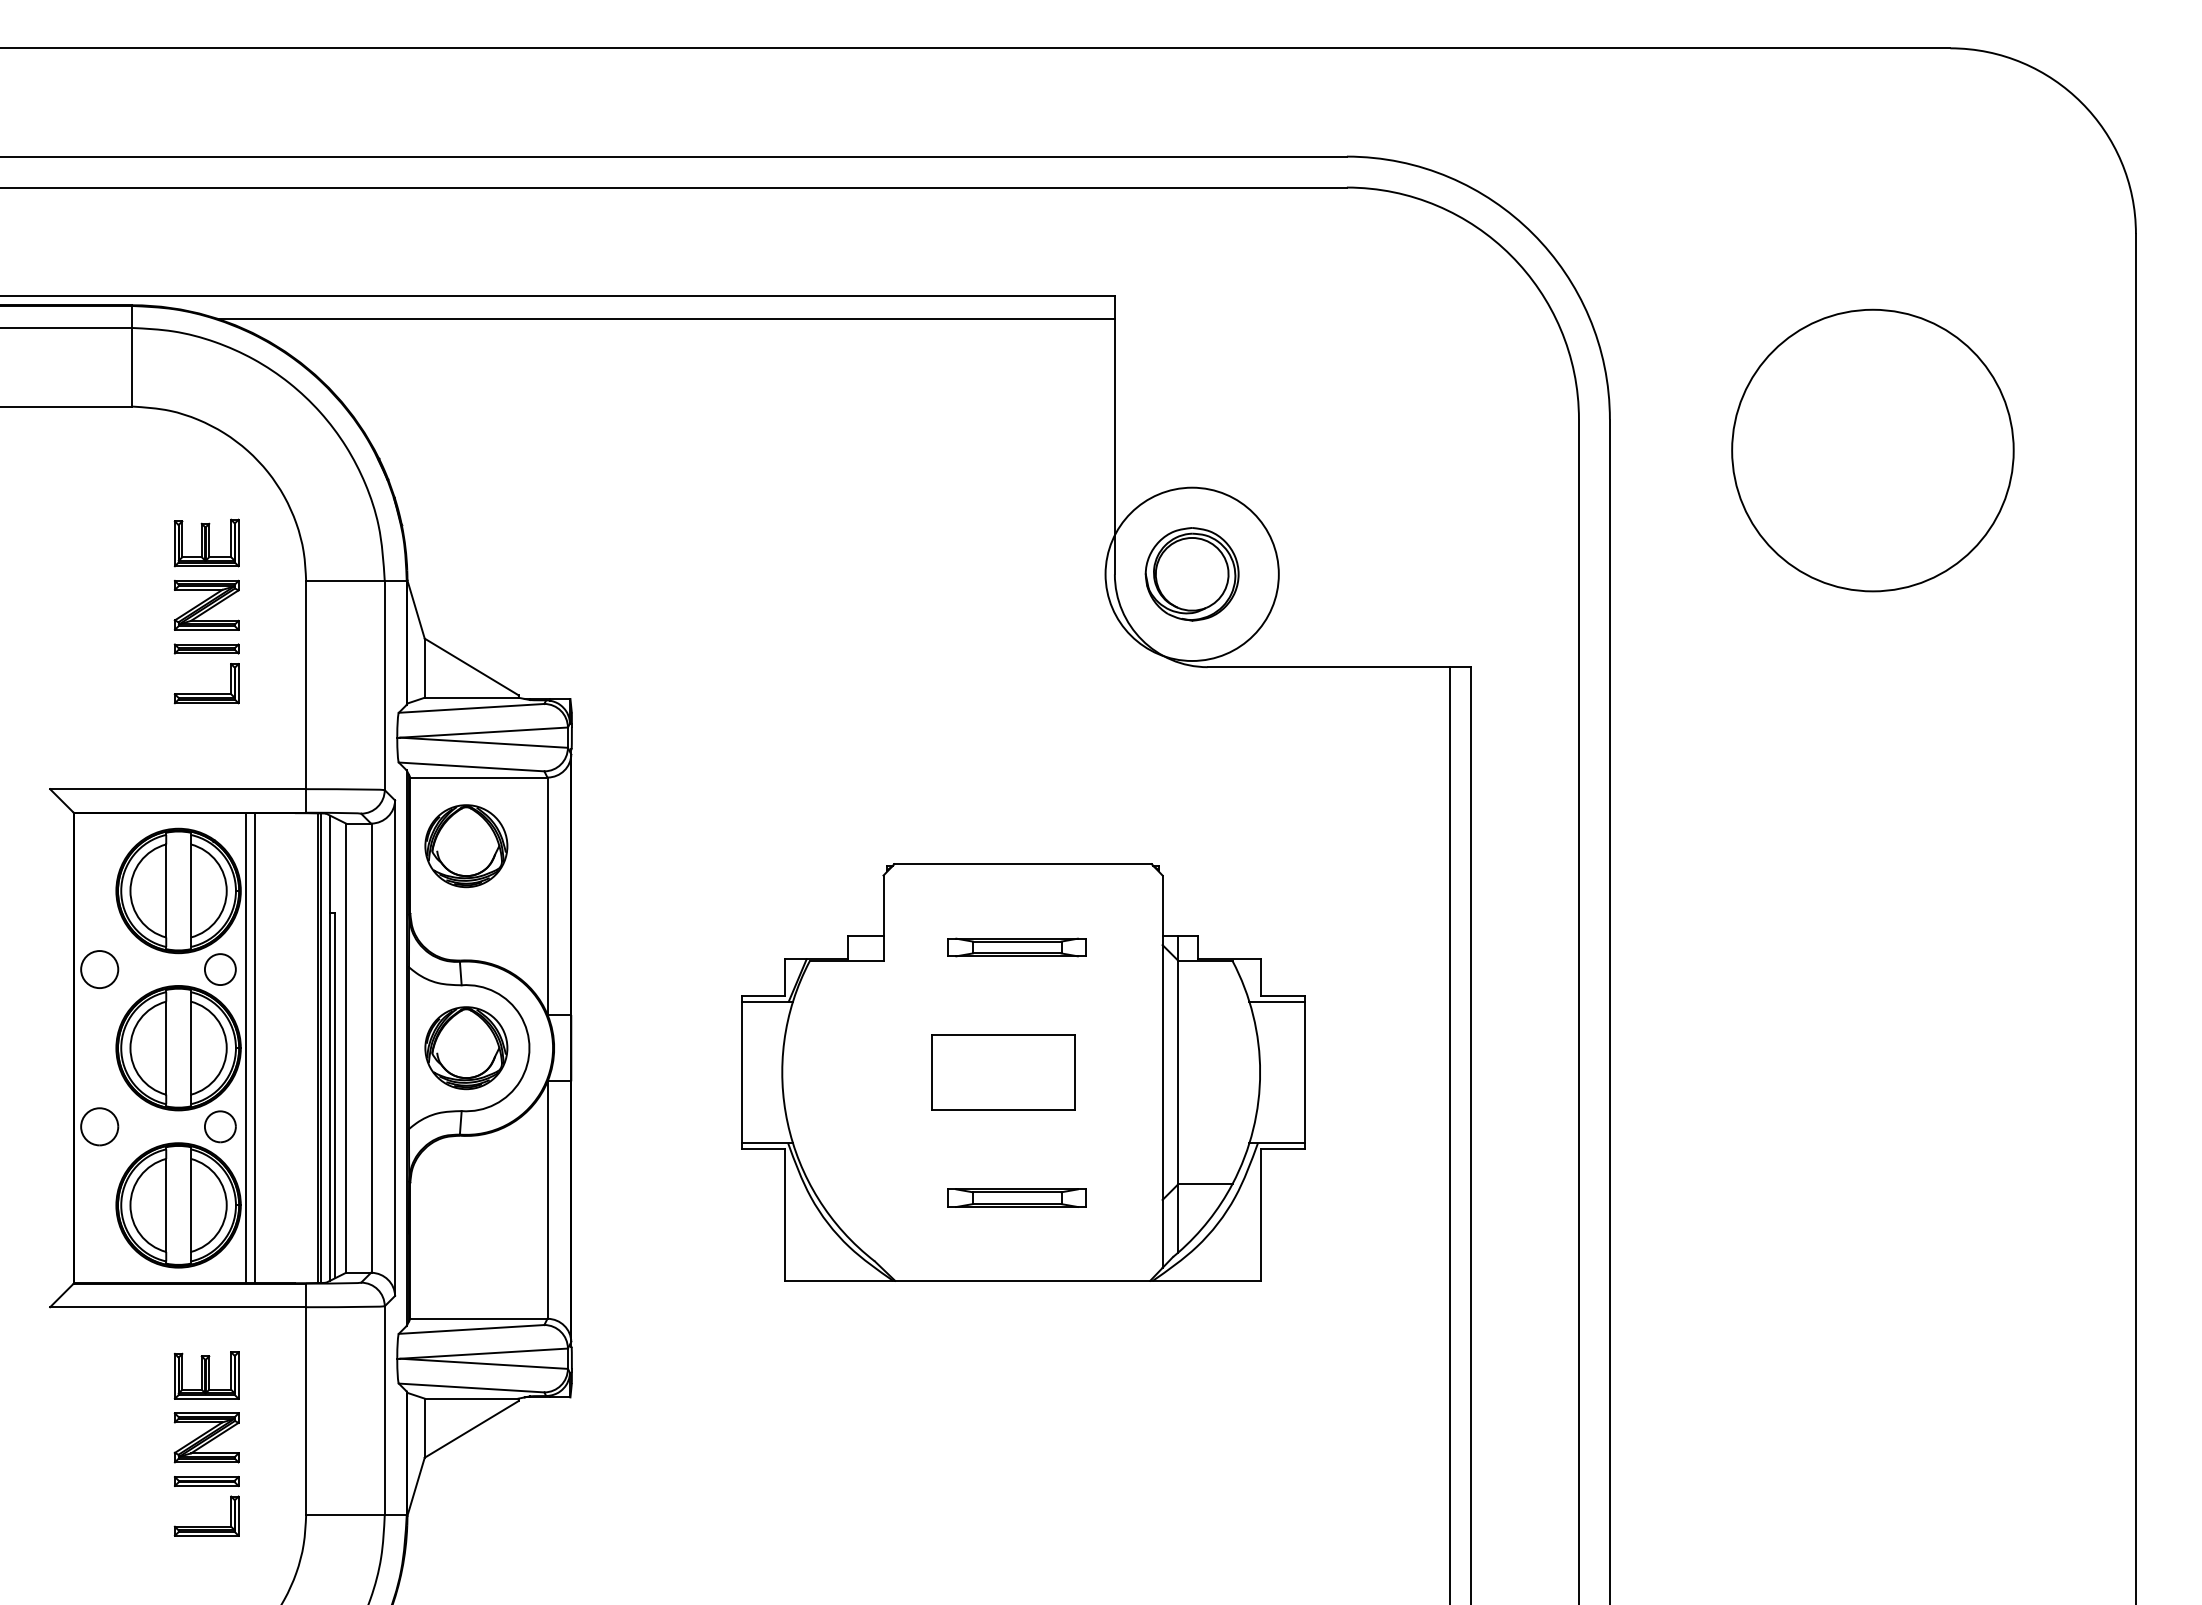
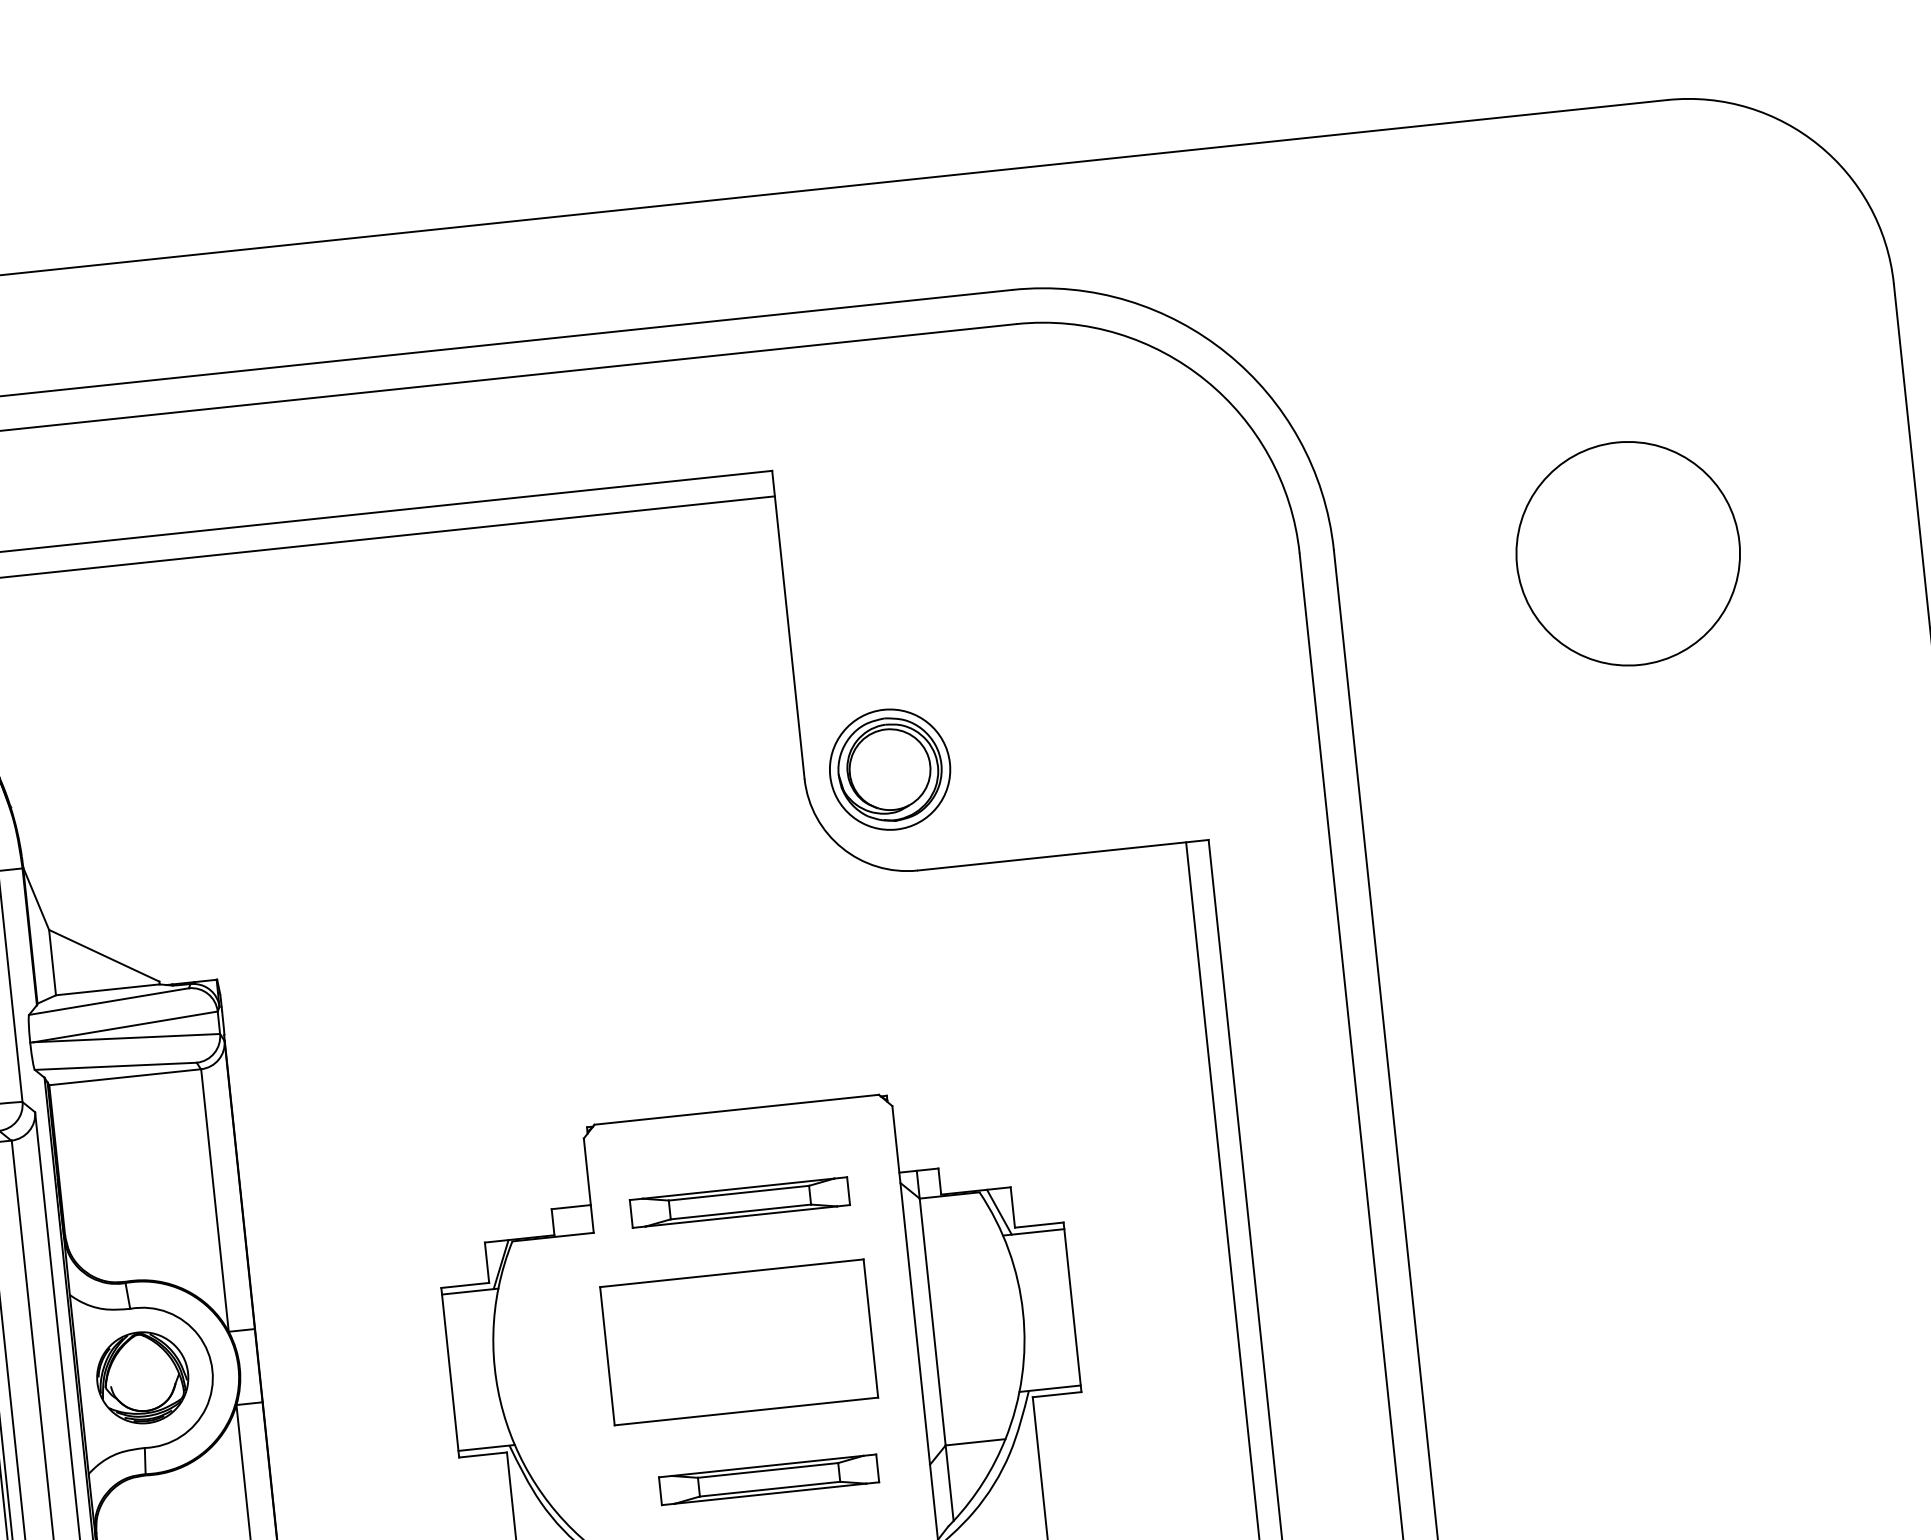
circle: (1872, 450) -> (1627, 553), size x0.71
circle: (1192, 574) -> (890, 769), size x0.62
part: (466, 846) -> (119, 1154), removed
part: (1016, 947) -> (739, 1202), size x1.43
line: (1248, 980) -> (999, 1212), added
part: (1003, 1072) -> (739, 1342), size x1.67
part: (1016, 1197) -> (768, 1479), size x1.43

